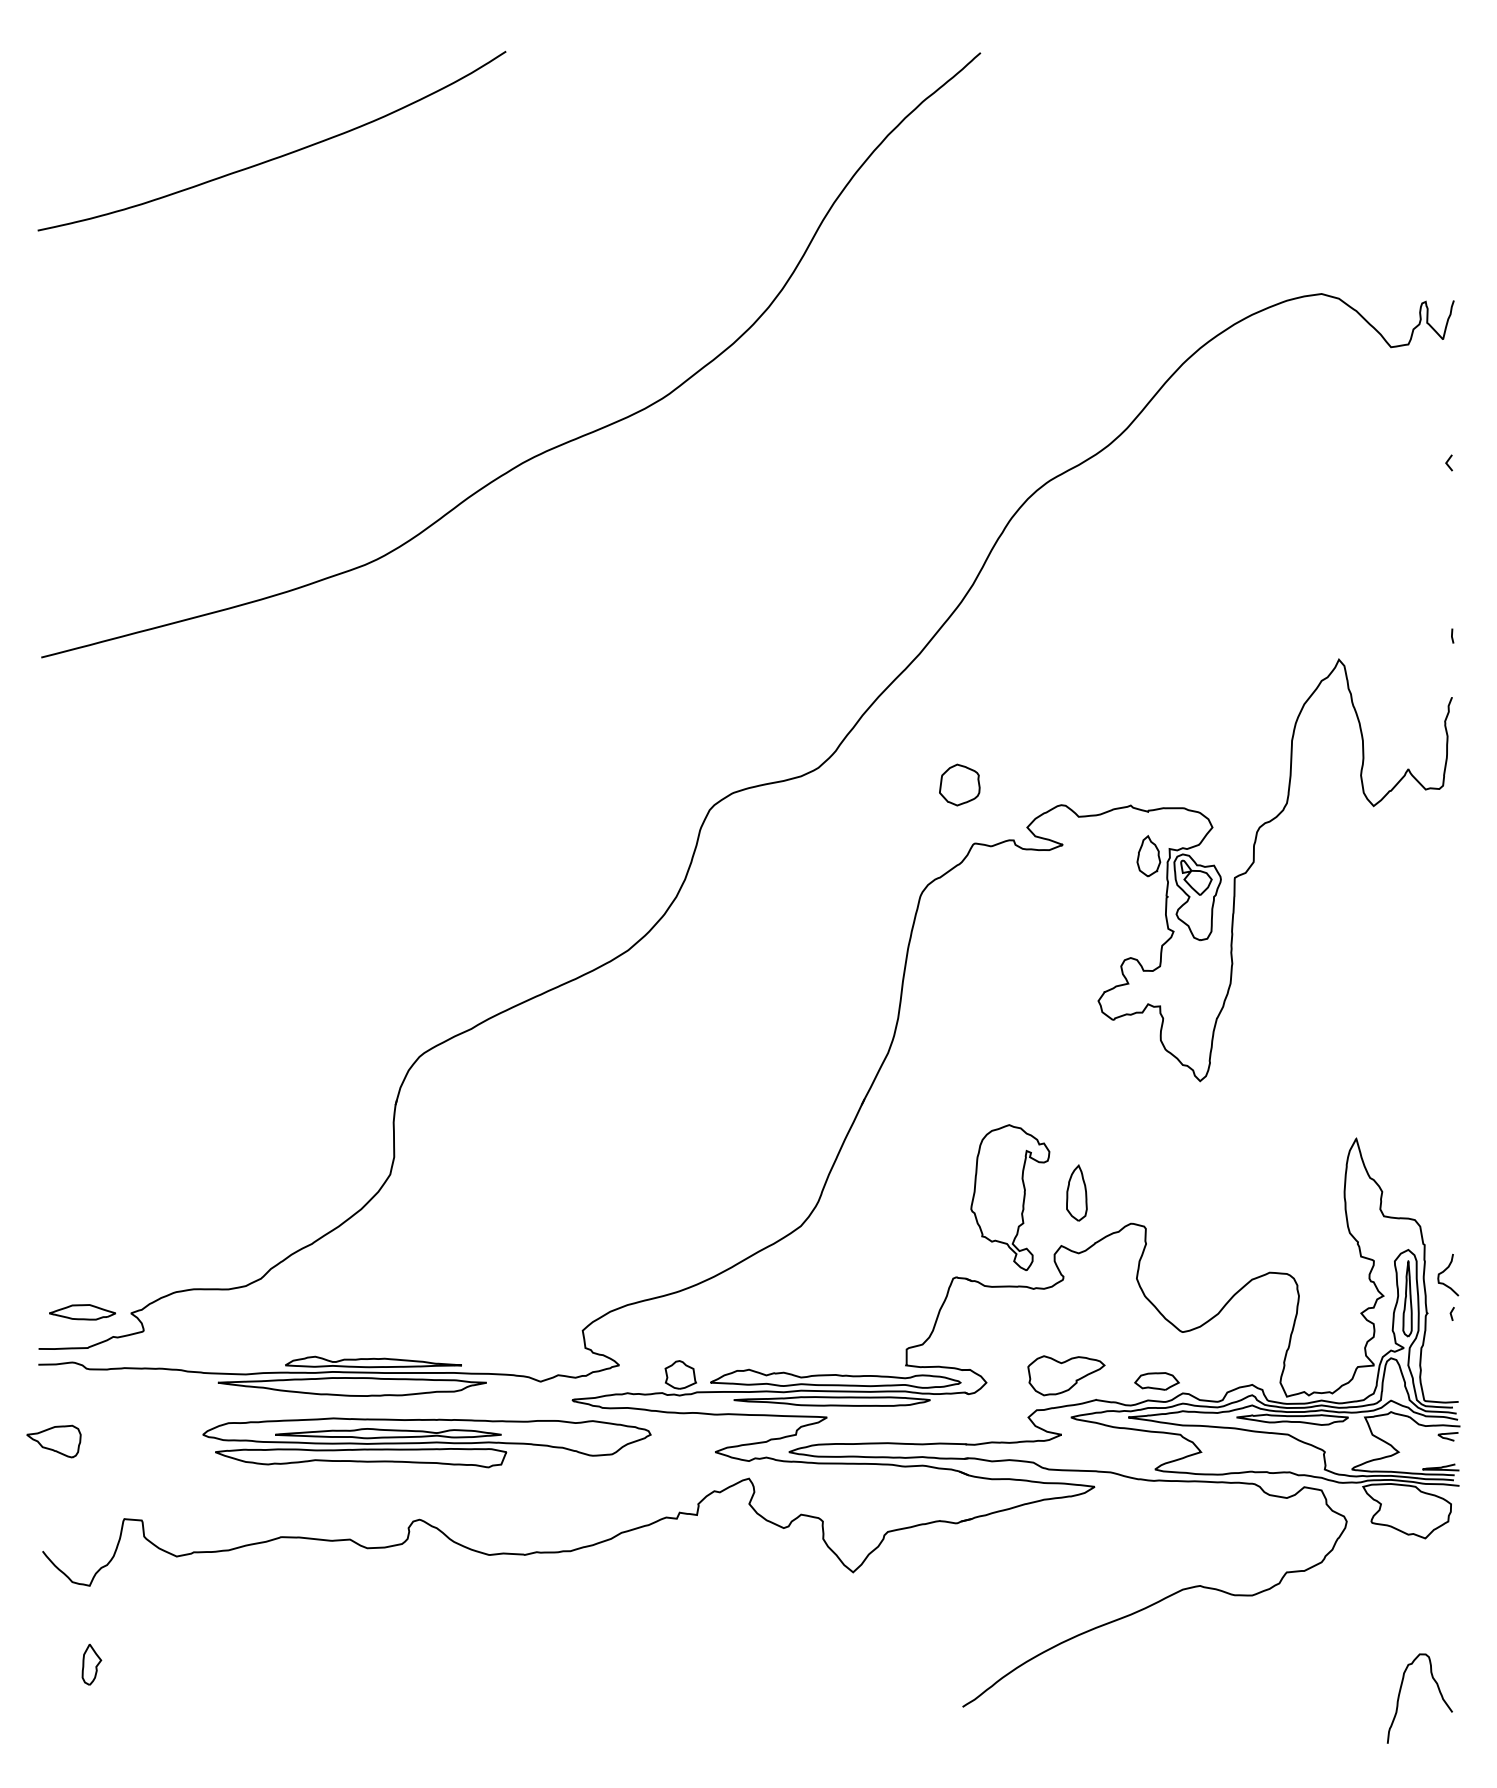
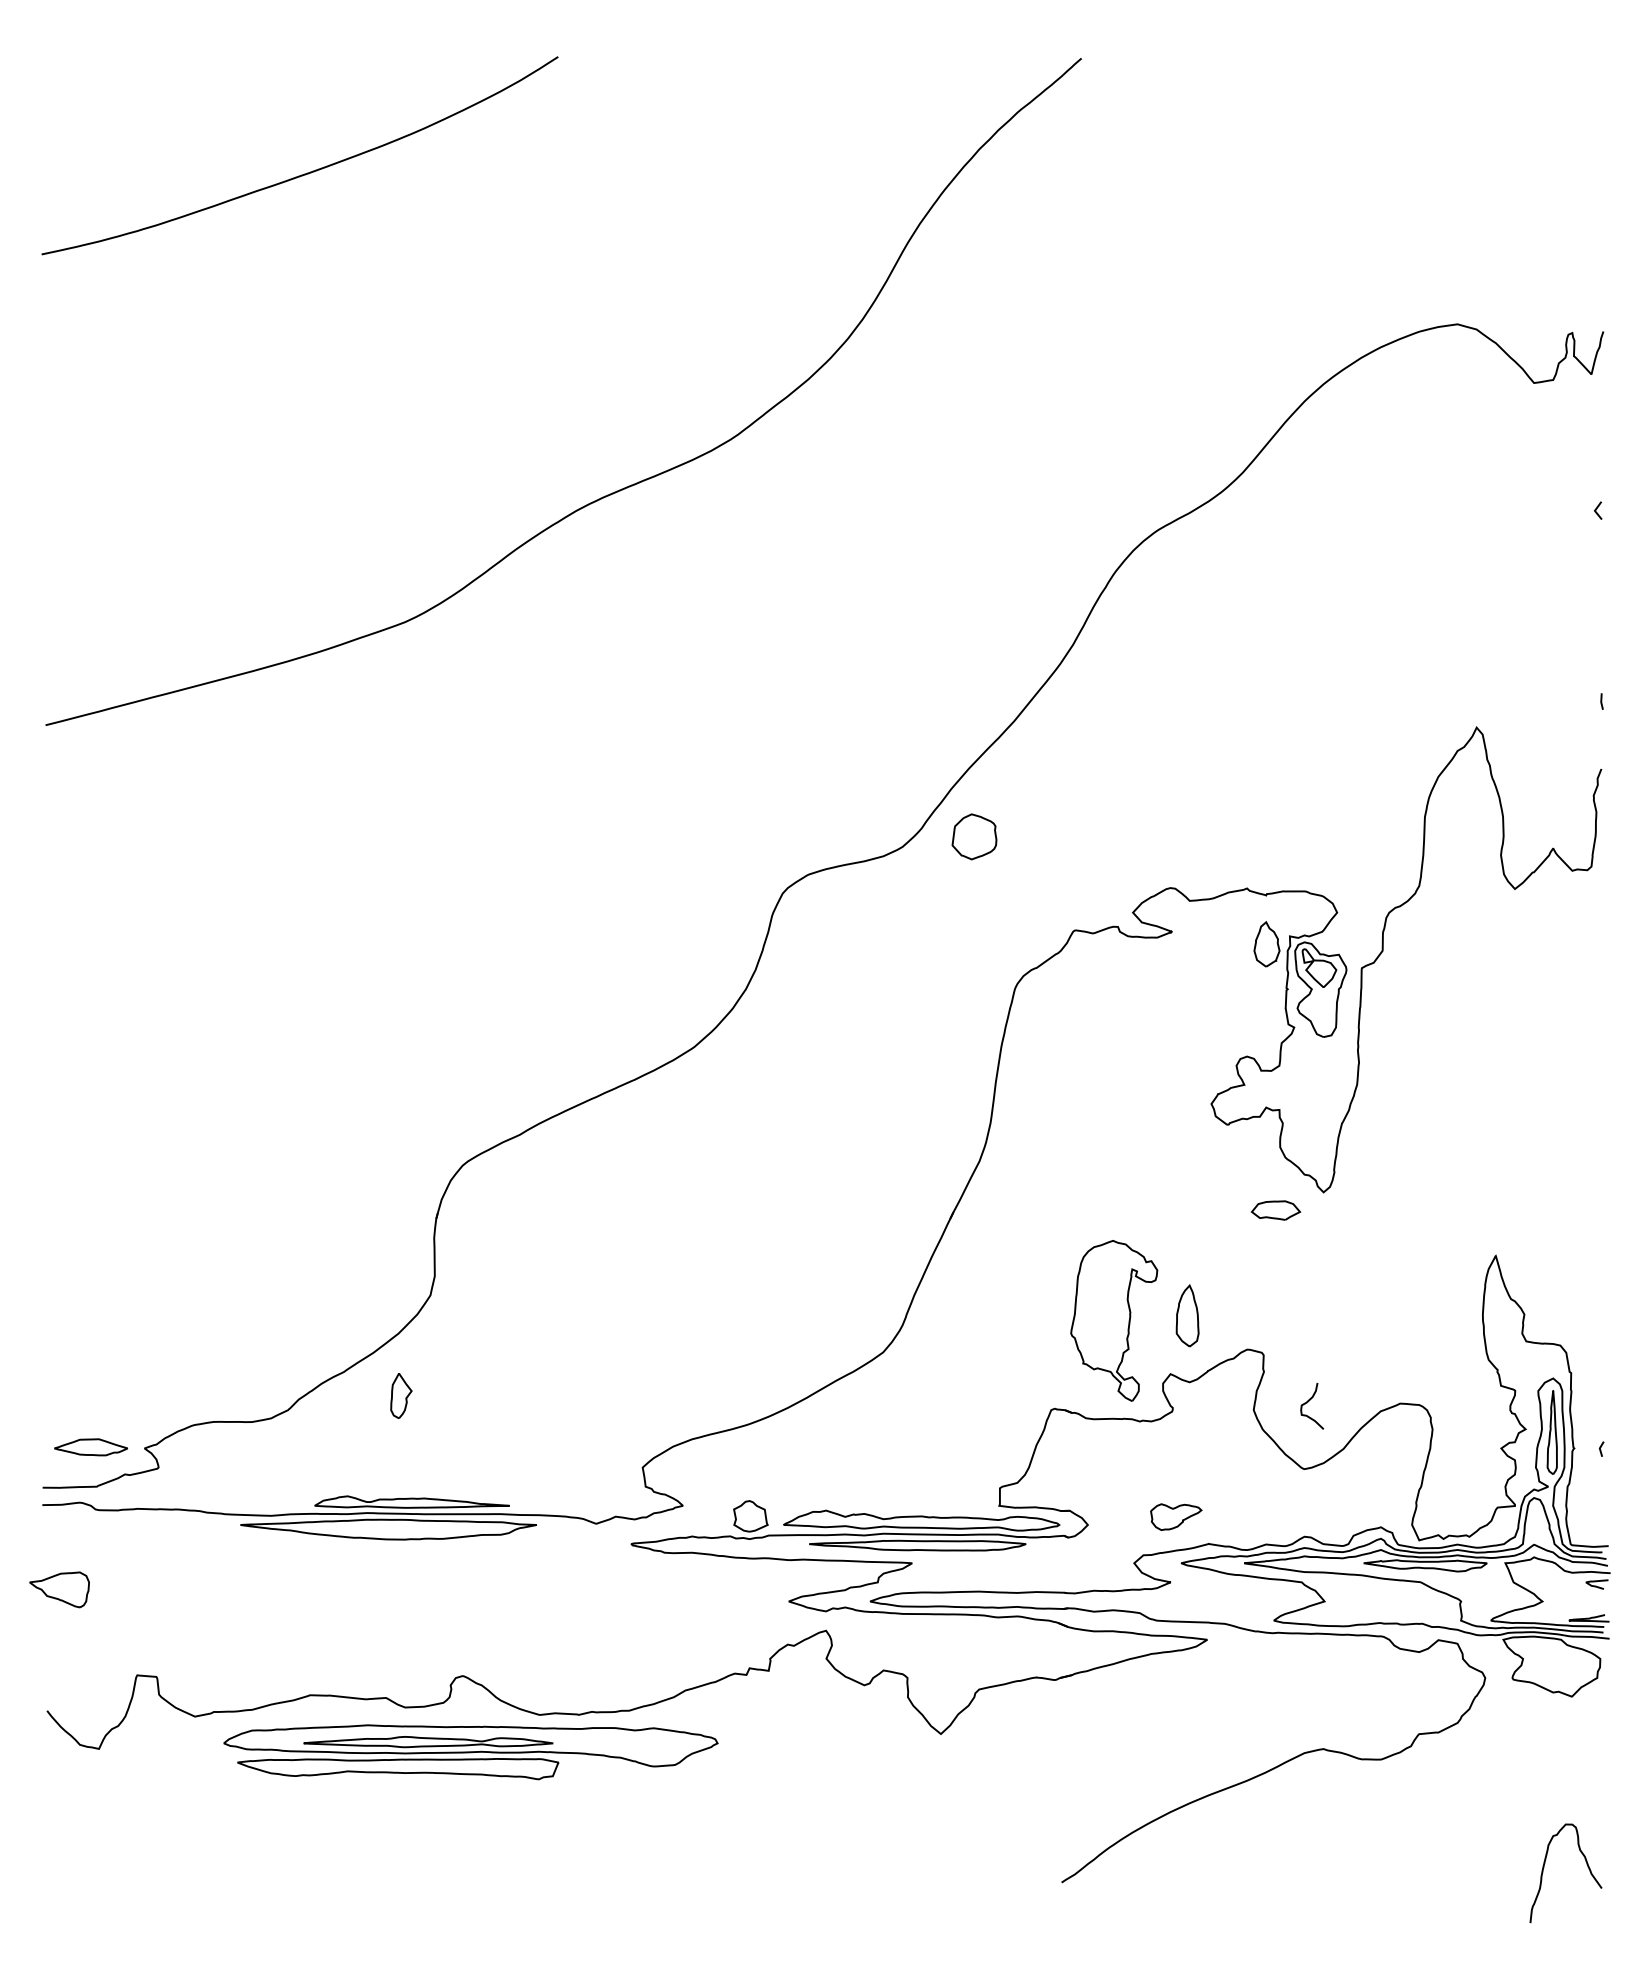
part: (959, 784) -> (974, 836), moved
curve: (1444, 1271) -> (1308, 1402), moved
part: (1066, 1375) -> (1176, 1516), size x0.6
part: (1156, 1381) -> (1275, 1210), moved
part: (426, 1443) -> (470, 1752), moved
part: (91, 1664) -> (401, 1395), moved

